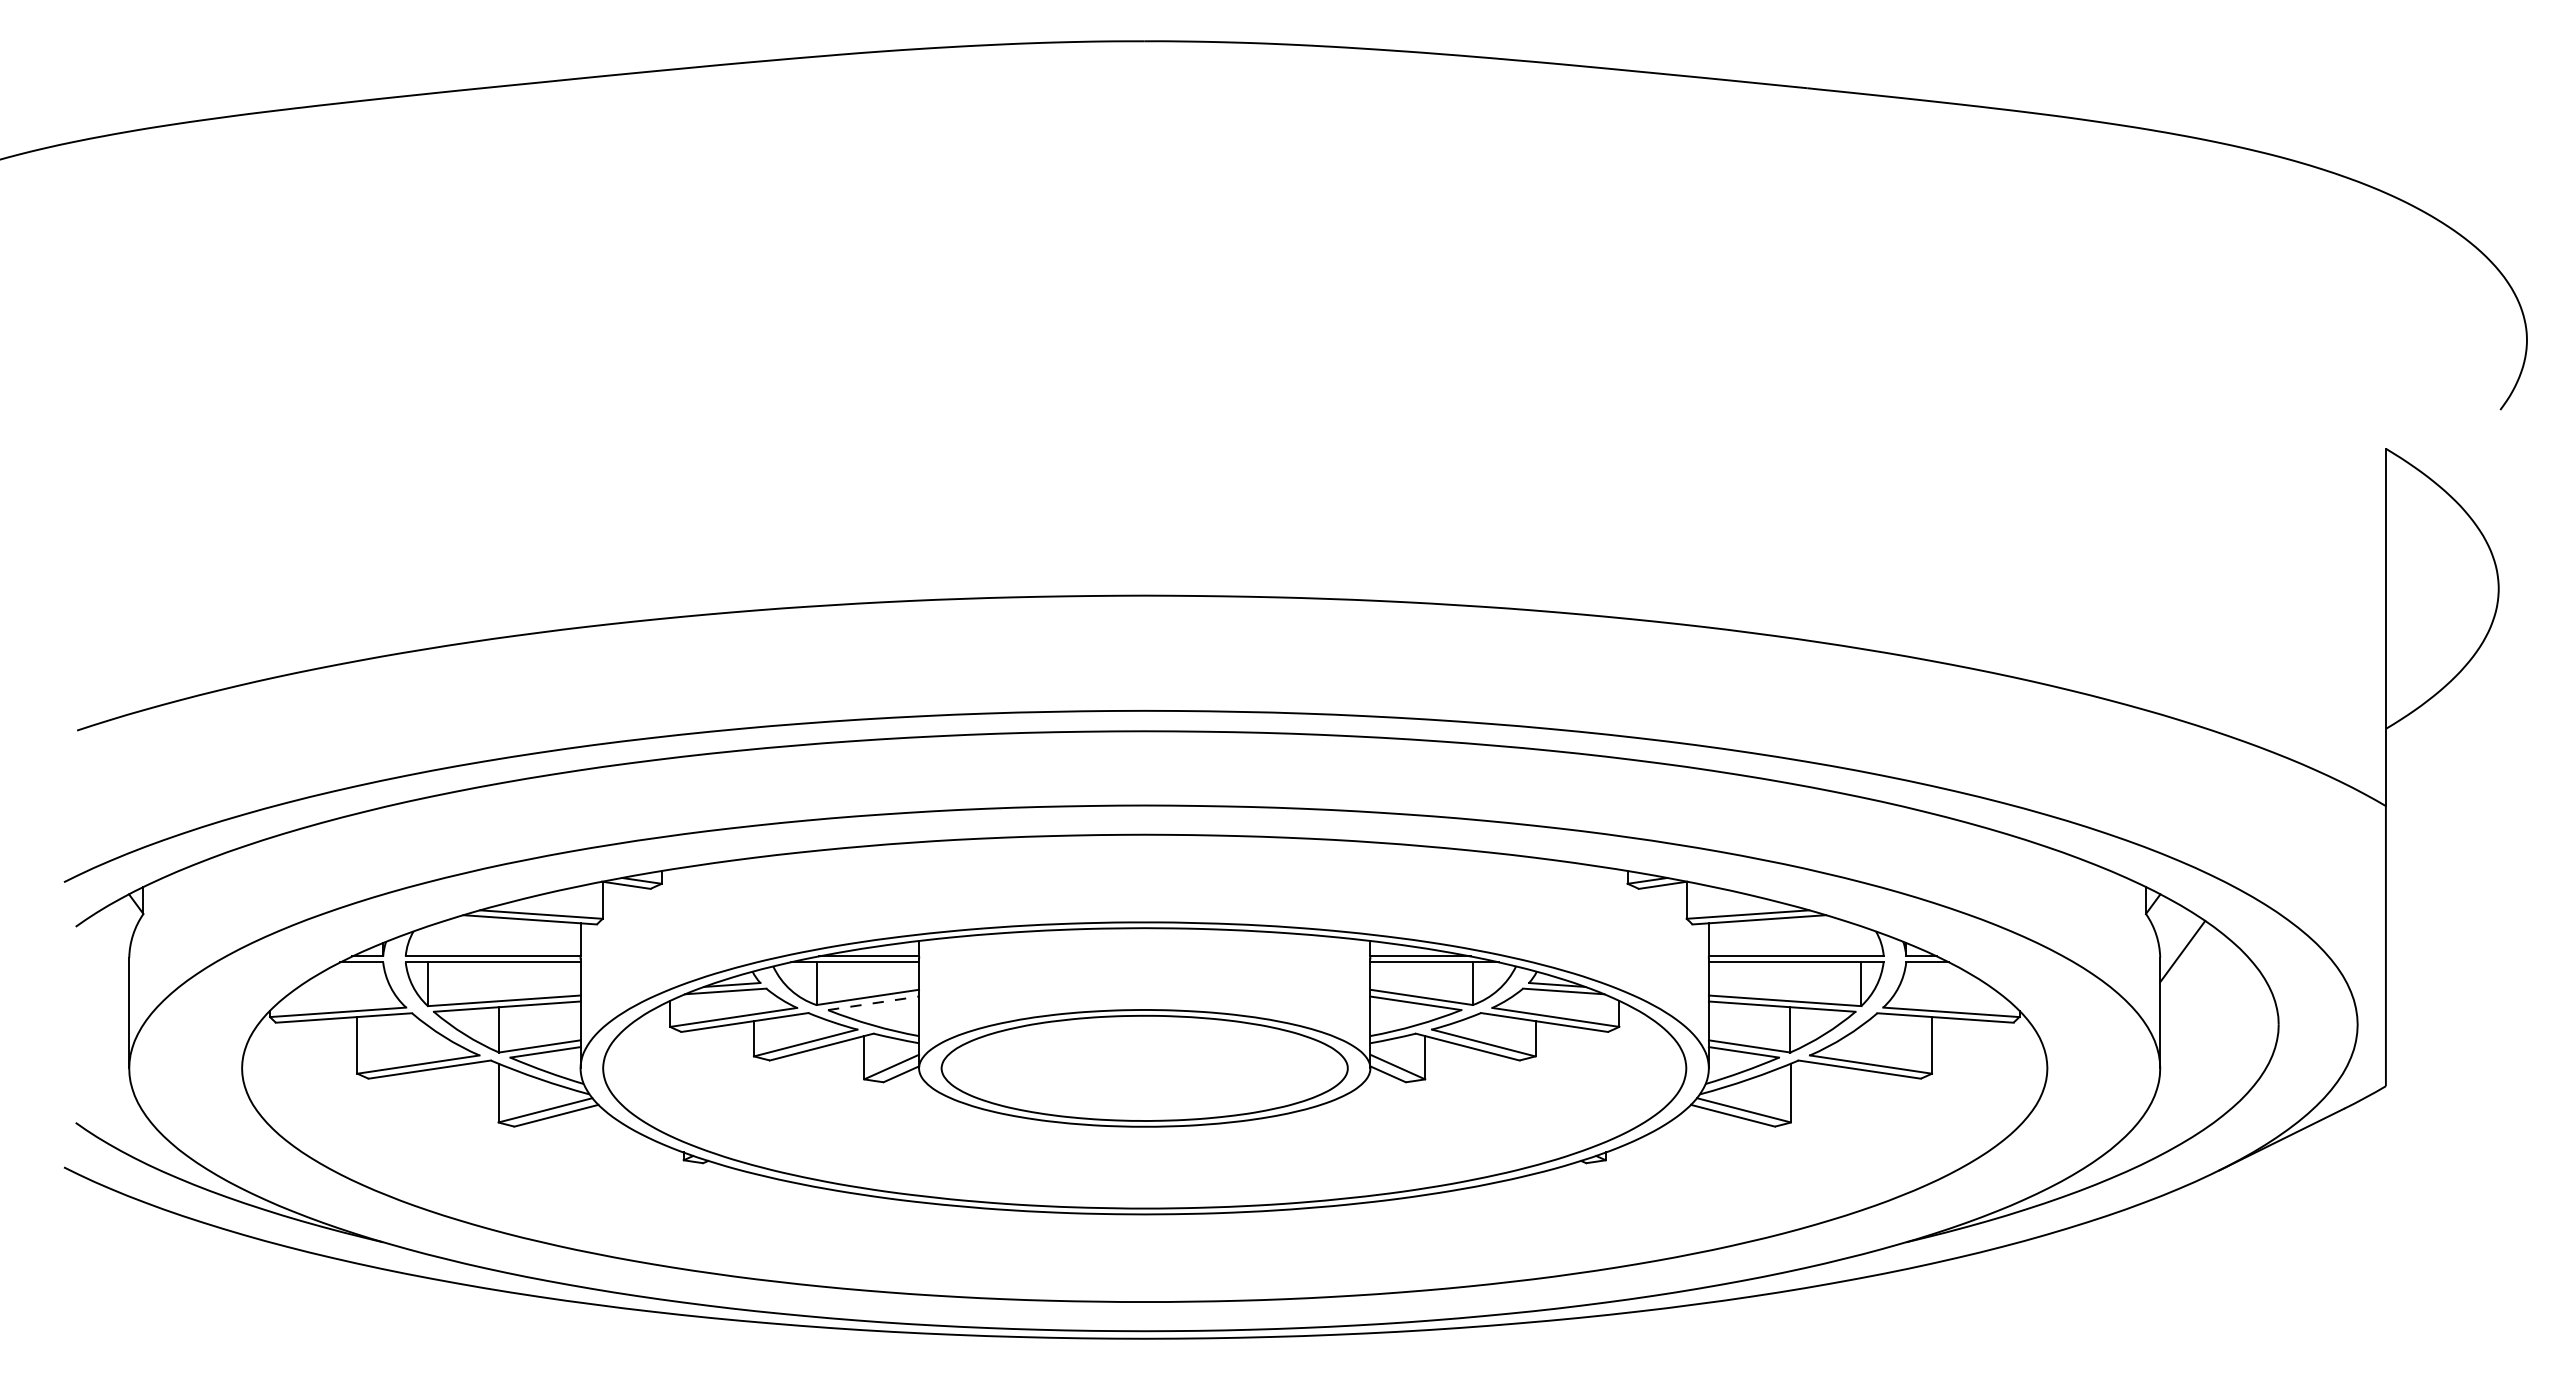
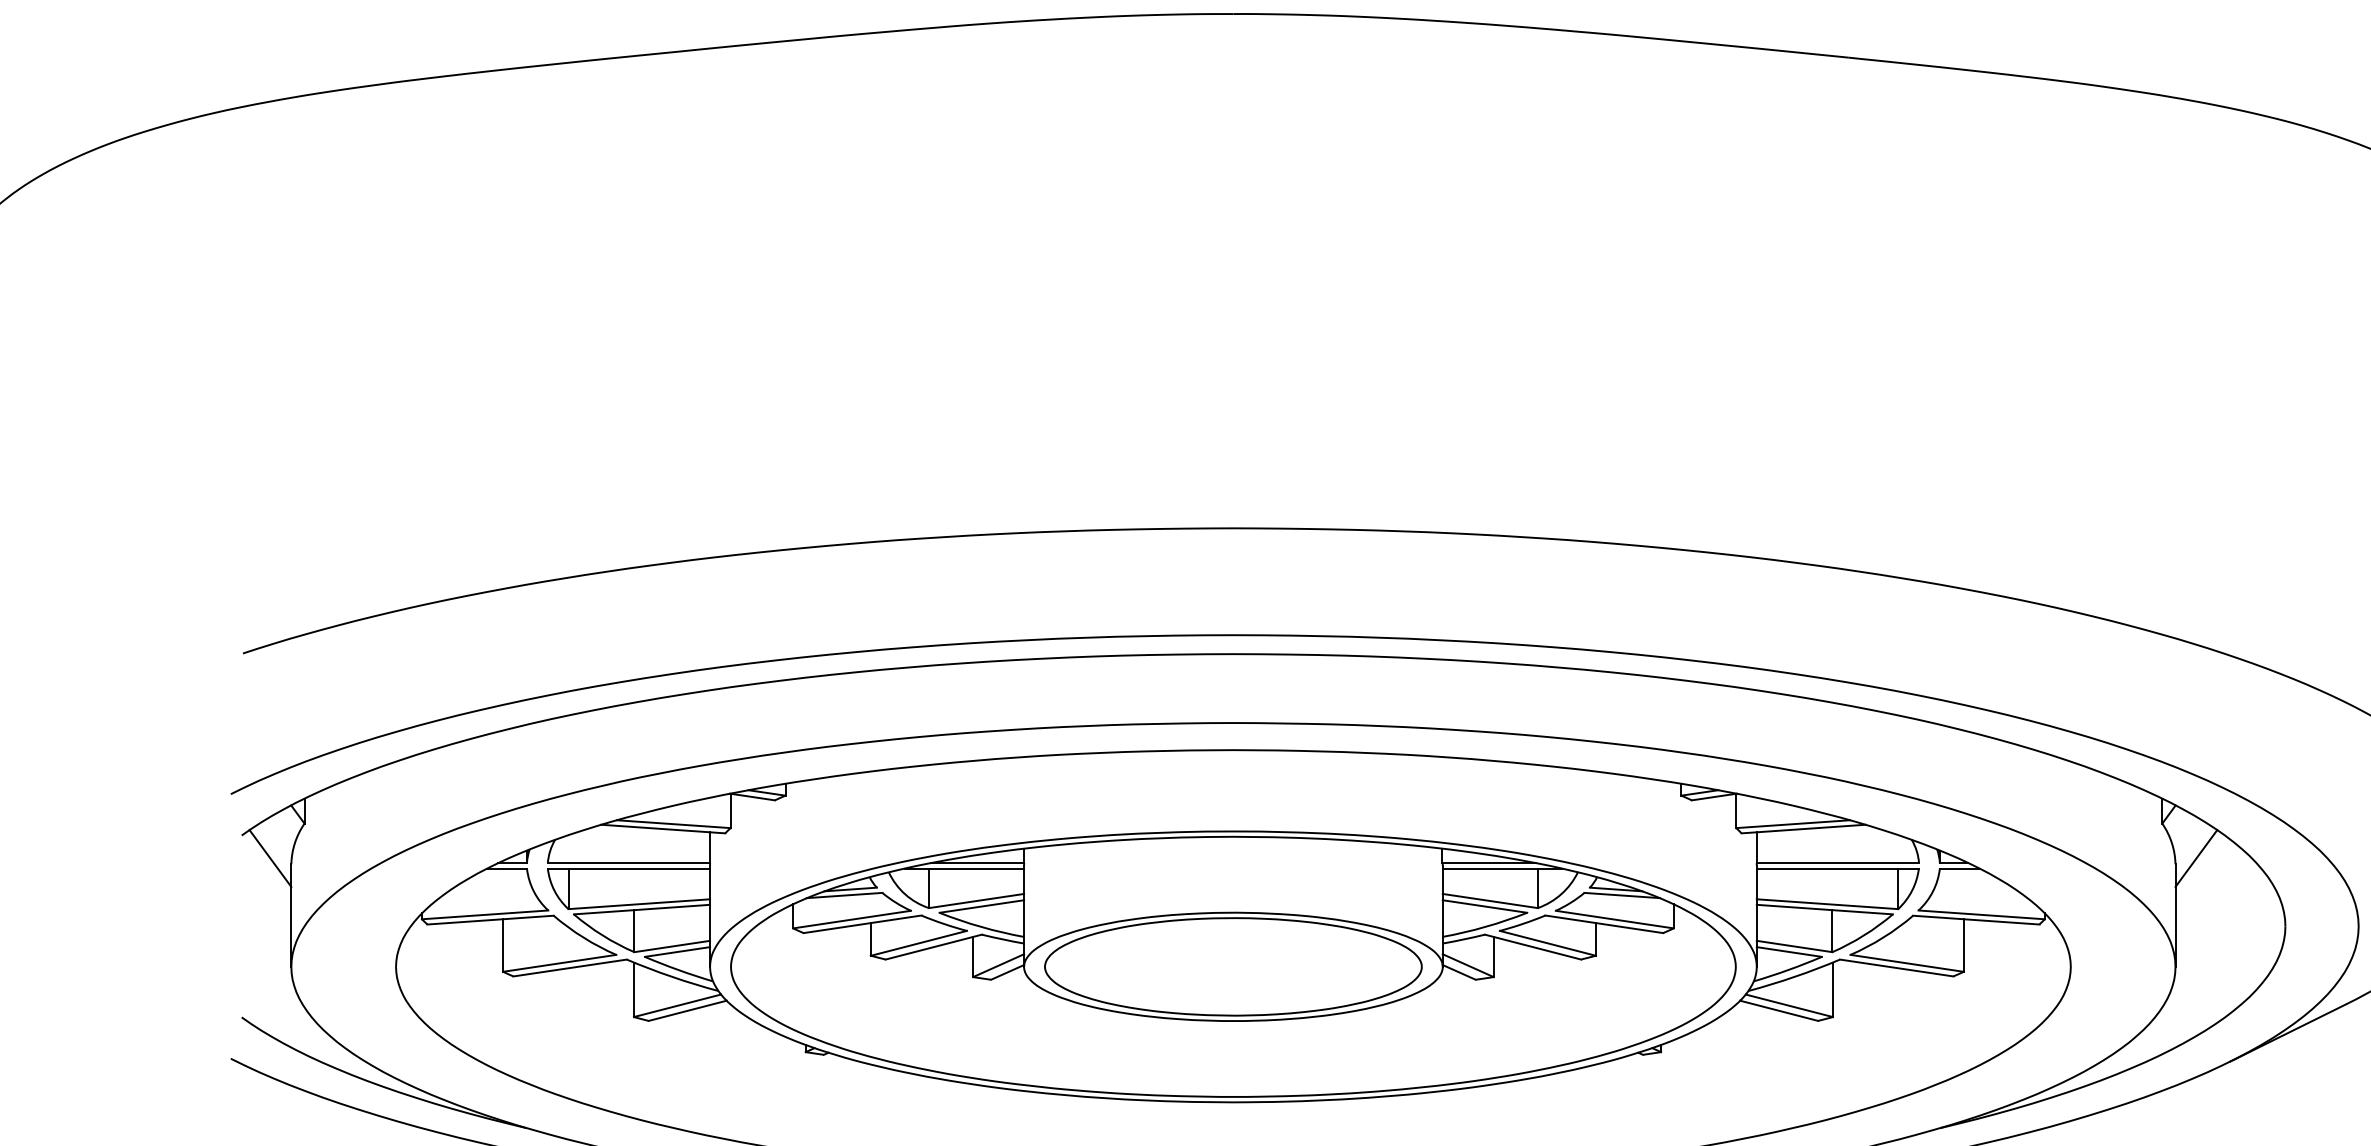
line: (106, 951) -> (270, 858), added
line: (874, 1003) -> (982, 906), dashed -> solid

